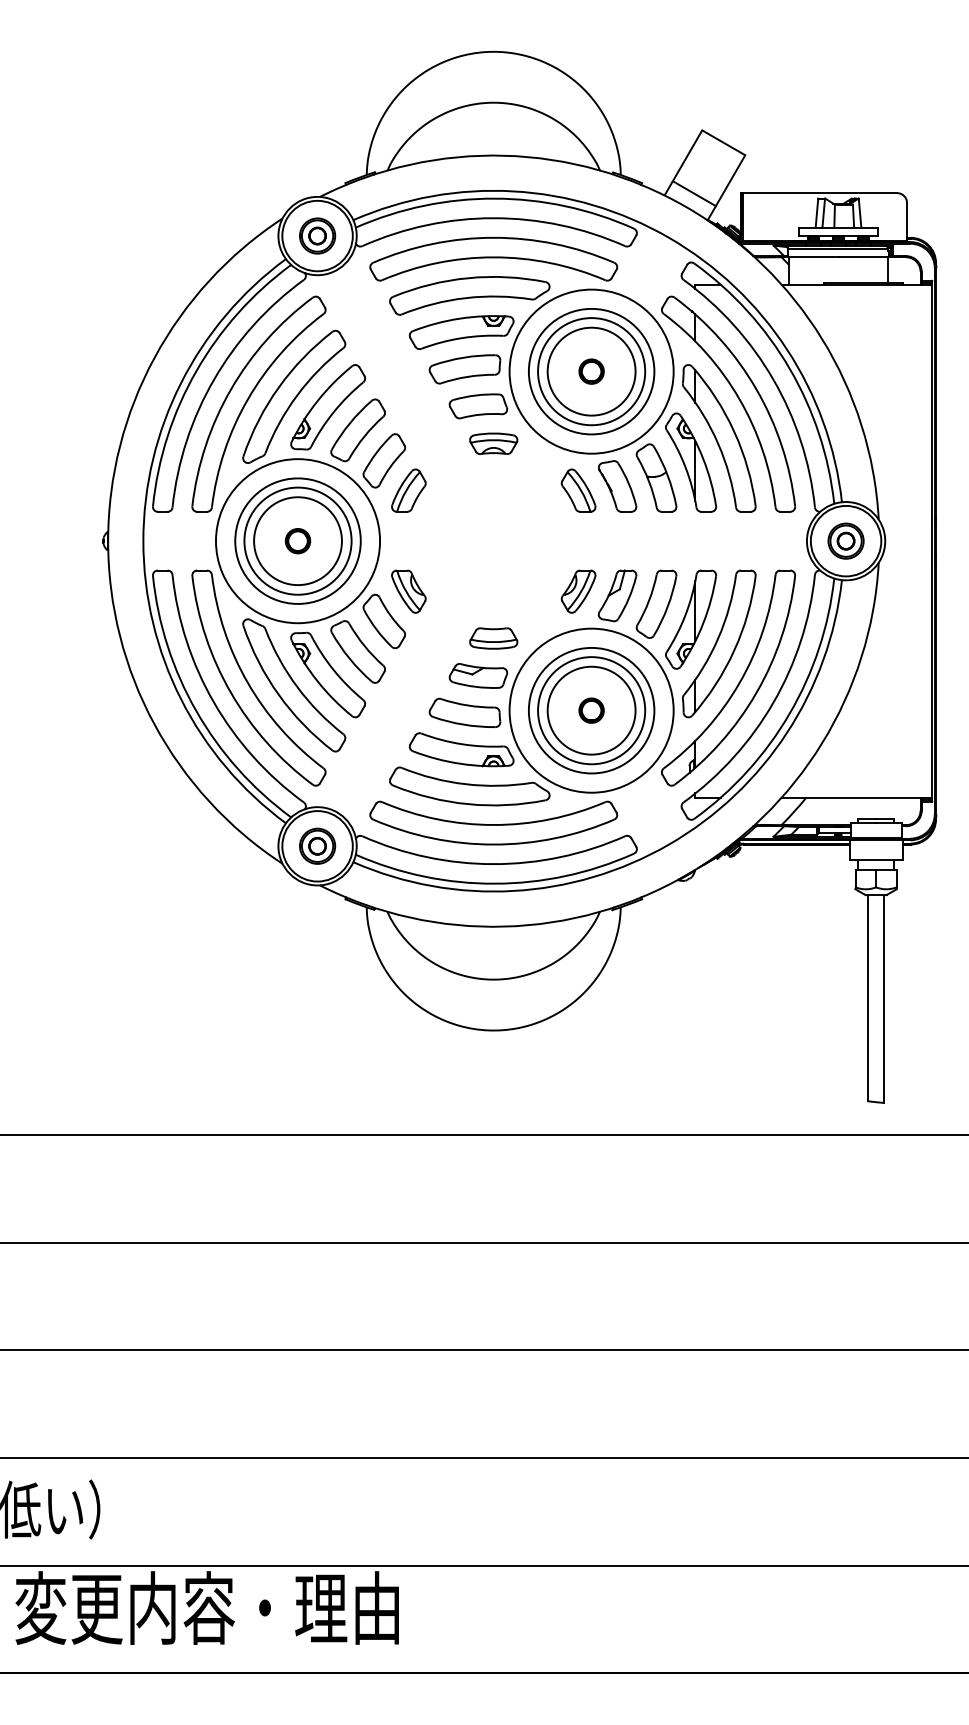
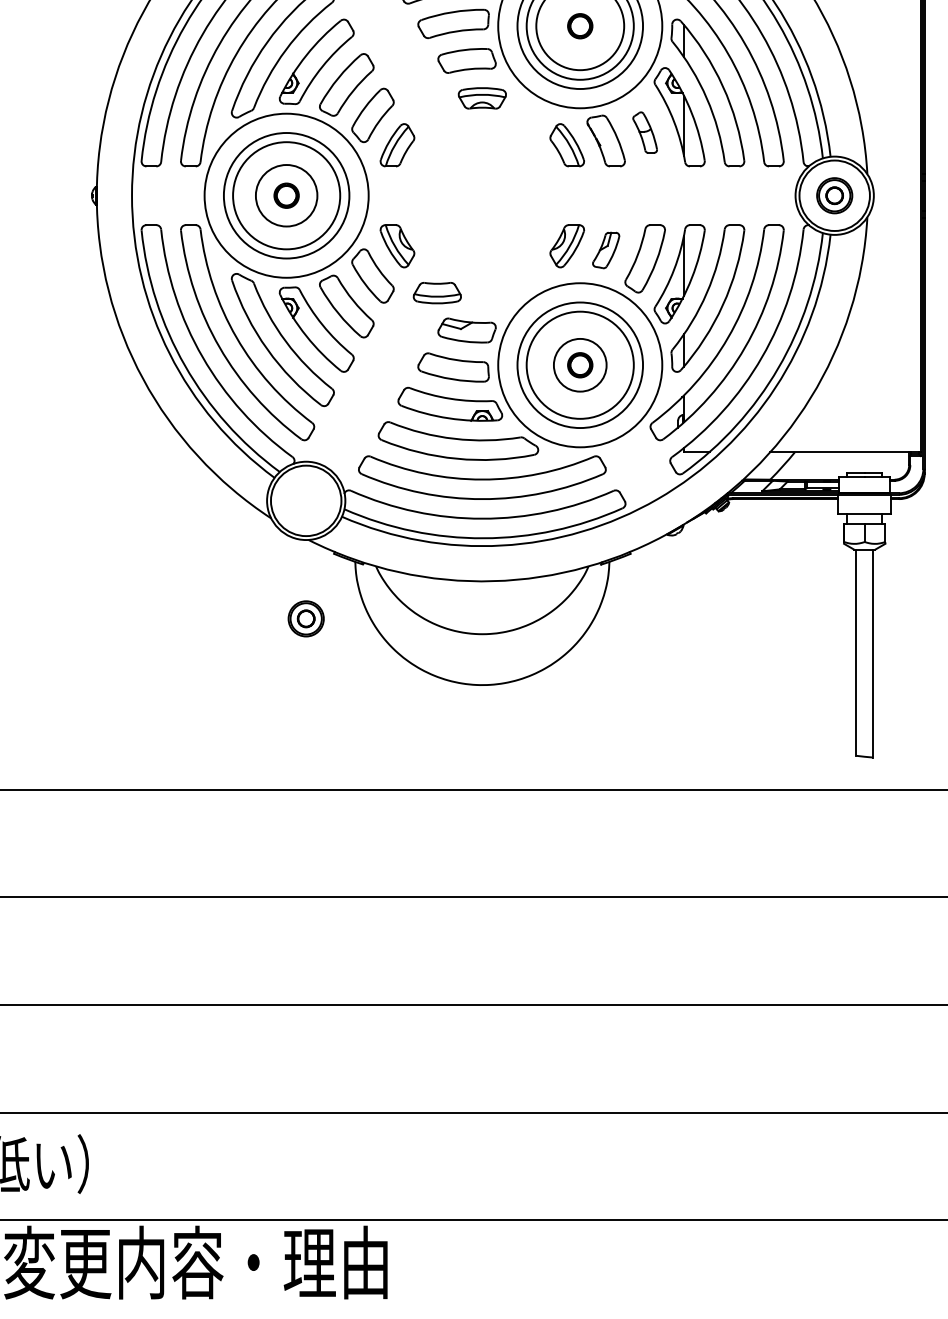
part: (656, 477) -> (645, 132), size x0.6
circle: (297, 541) -> (286, 196), size x0.7
part: (617, 595) -> (606, 250), size x0.7
part: (493, 638) -> (437, 293), moved
circle: (591, 710) -> (580, 365), size x0.6
part: (317, 845) -> (306, 618), moved

